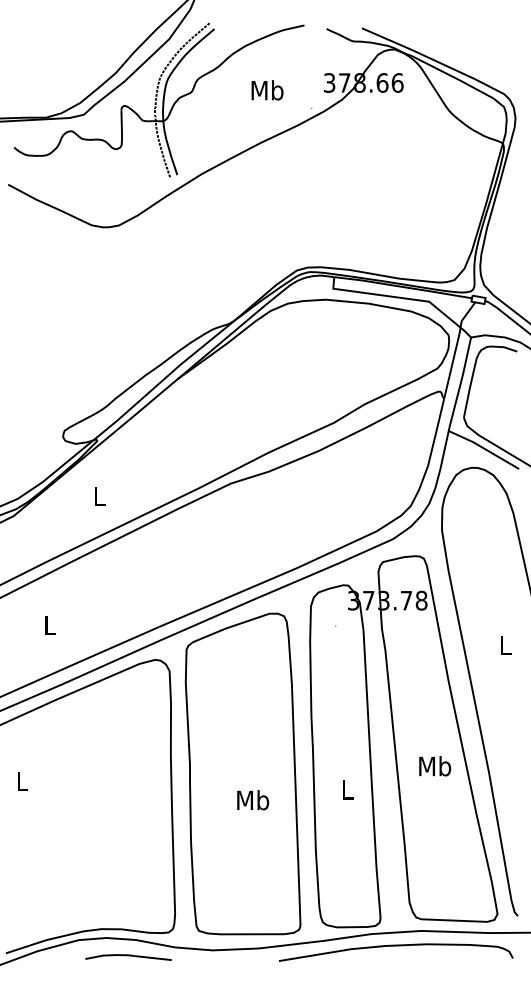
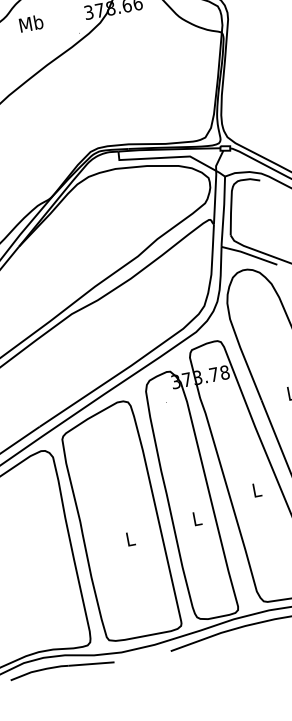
text: (267, 90) -> (31, 23), moved
text: (435, 766) -> (257, 490), Mb -> L
text: (253, 800) -> (130, 539), Mb -> L
part: (128, 957) -> (62, 668), size x1.67

